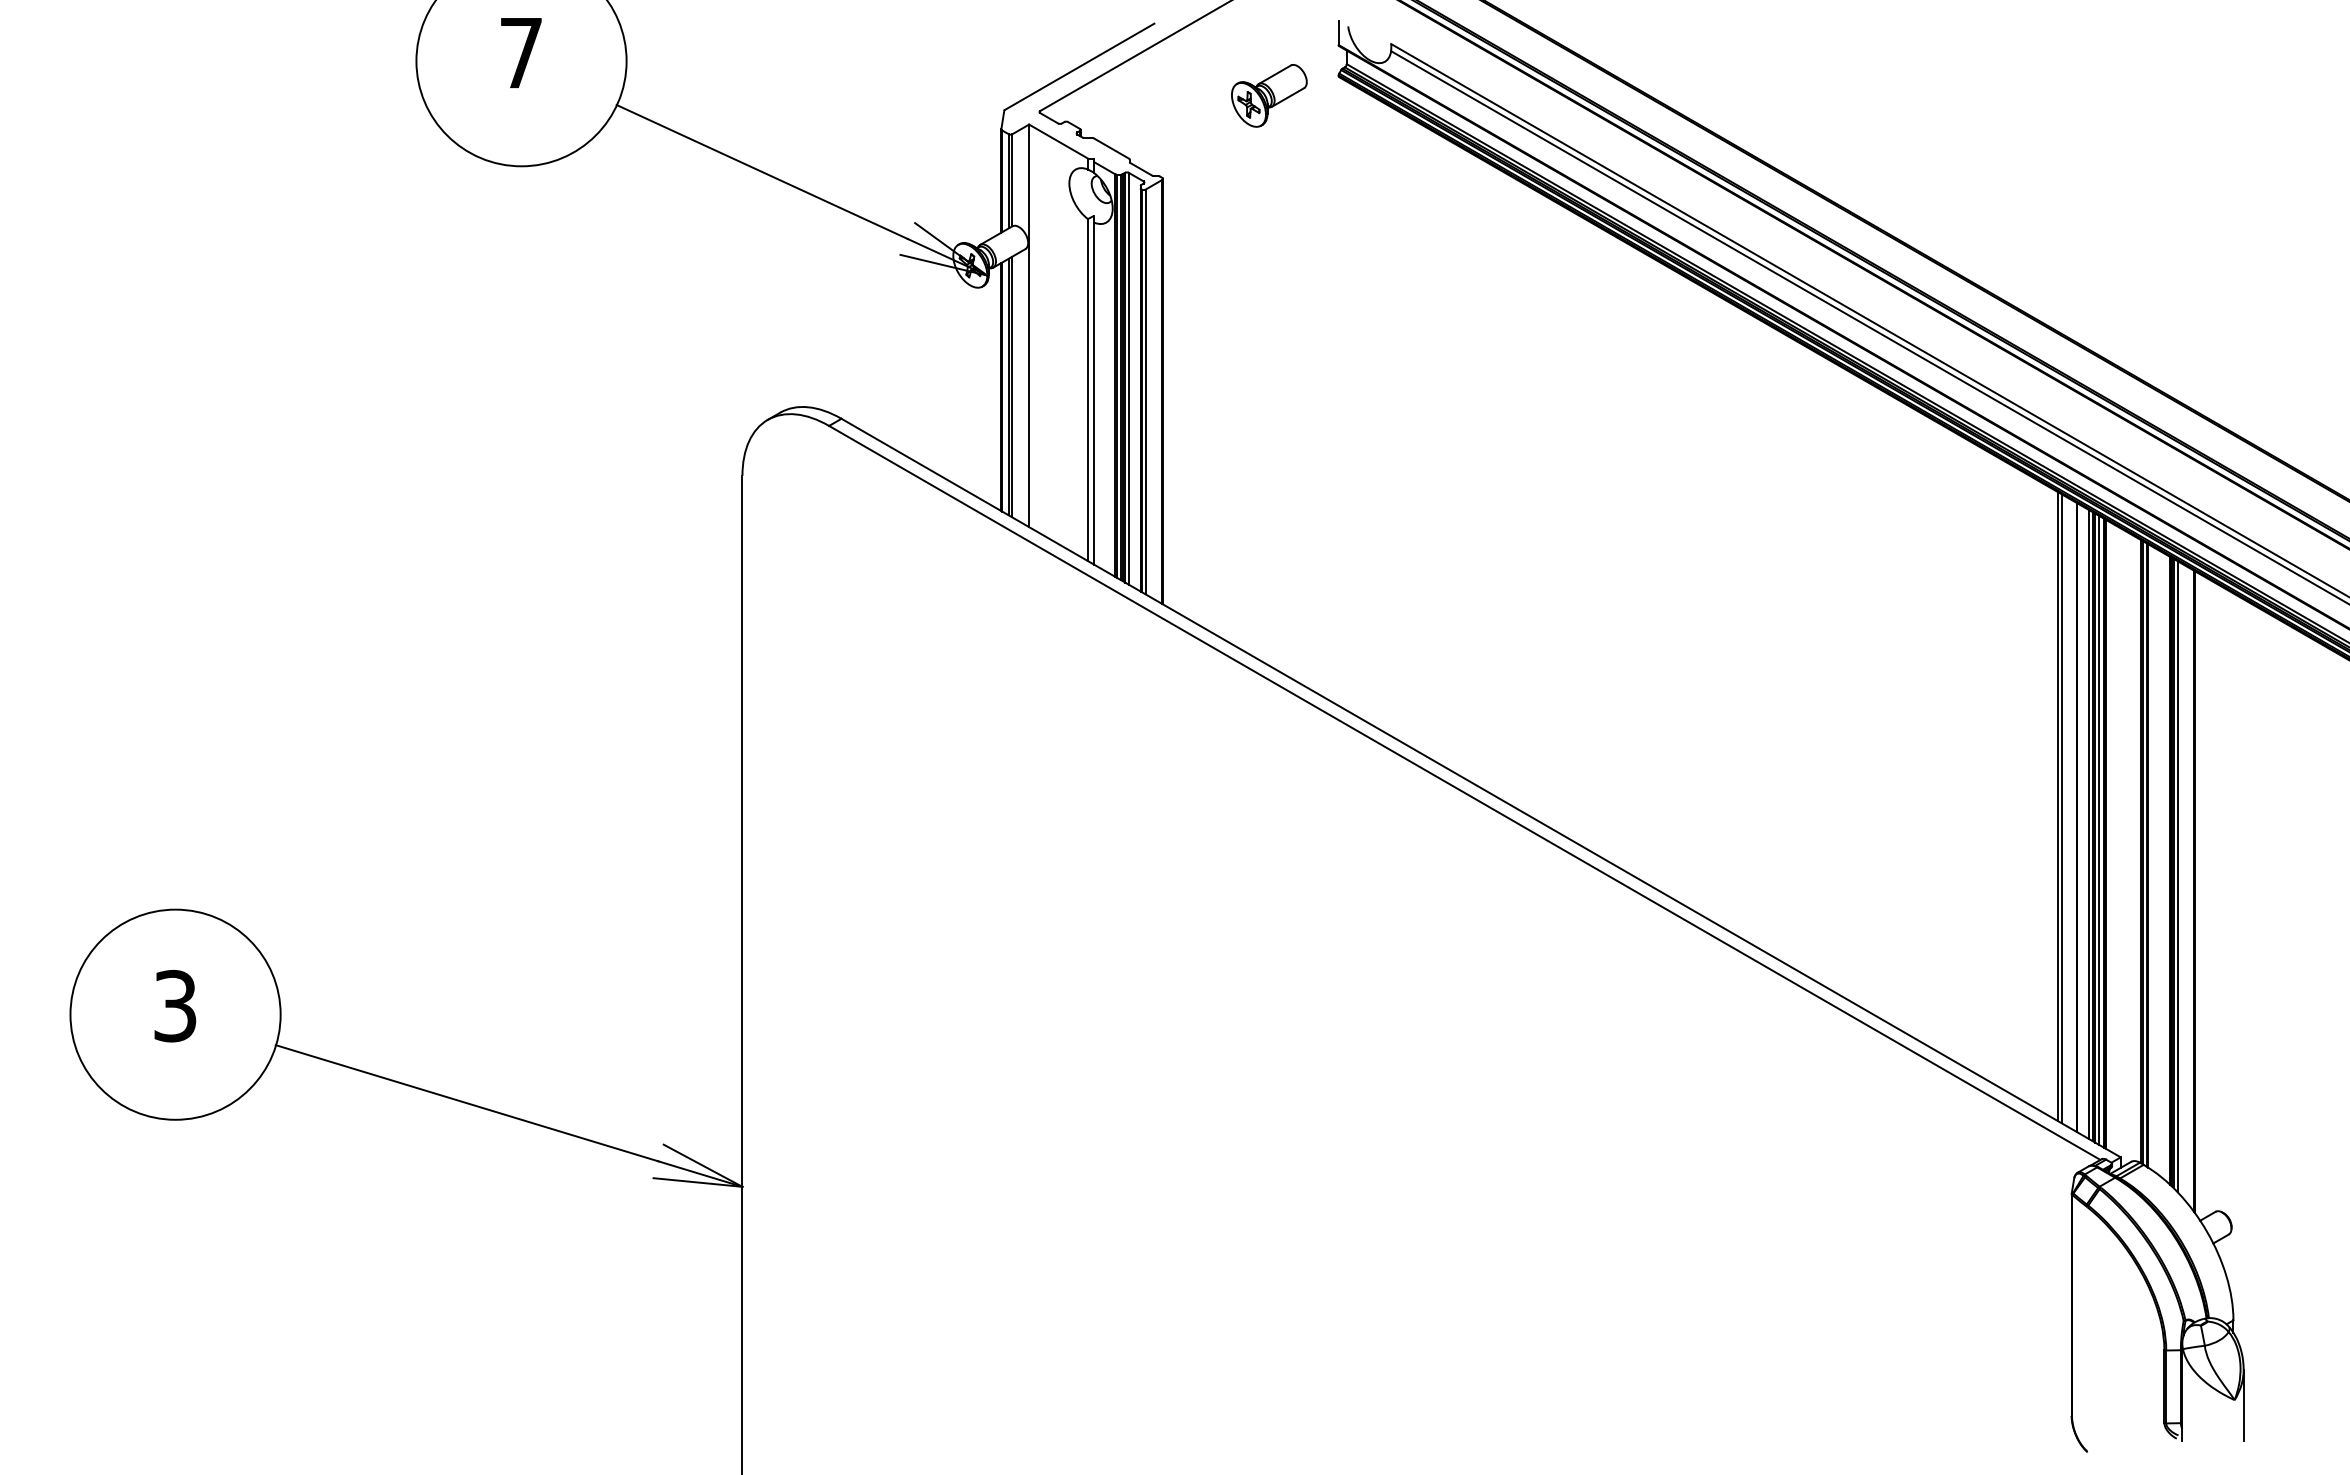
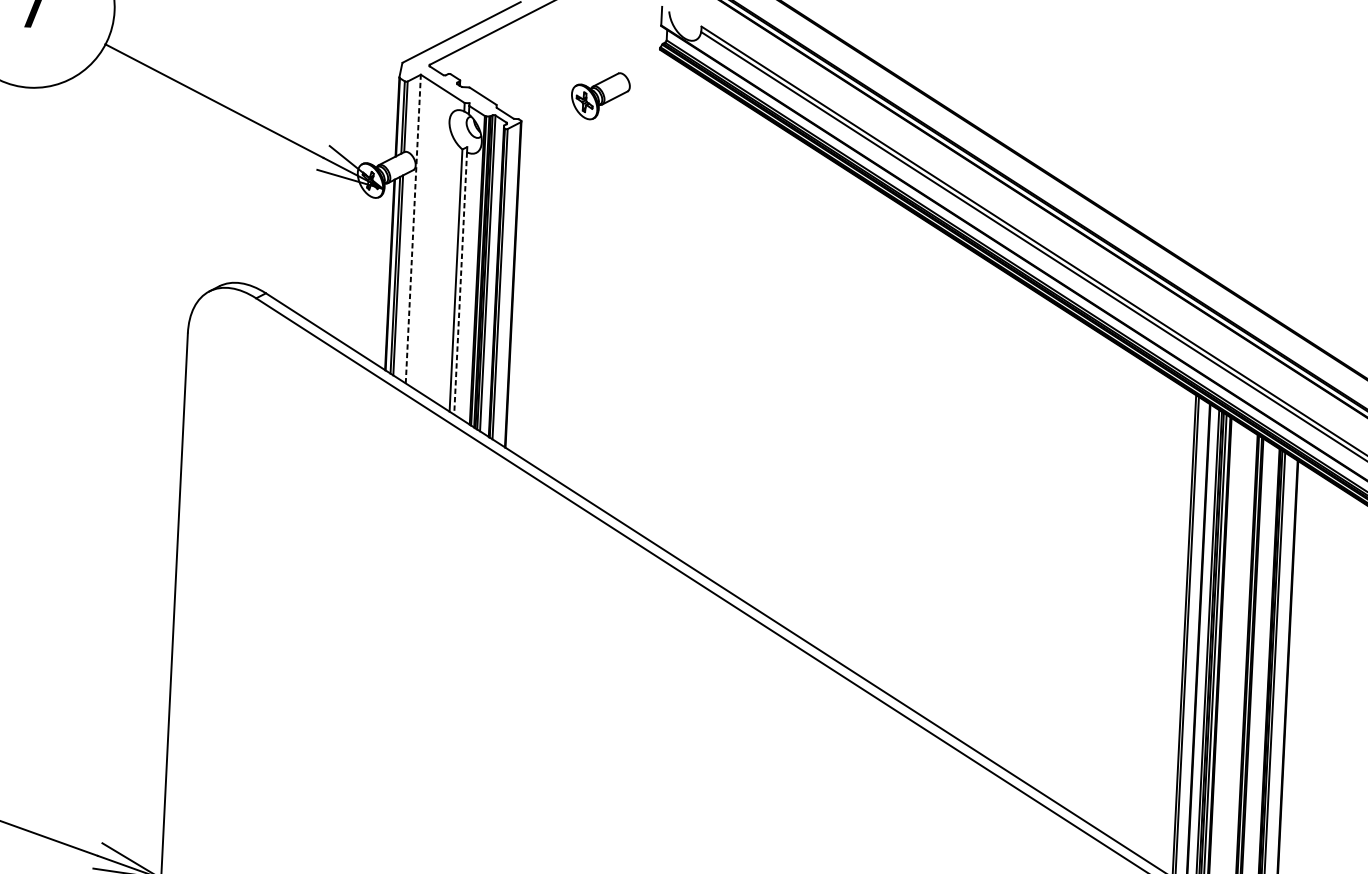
part: (1269, 95) -> (600, 95), moved
line: (1029, 325) -> (413, 228), solid -> dashed
line: (1094, 394) -> (460, 284), solid -> dashed

